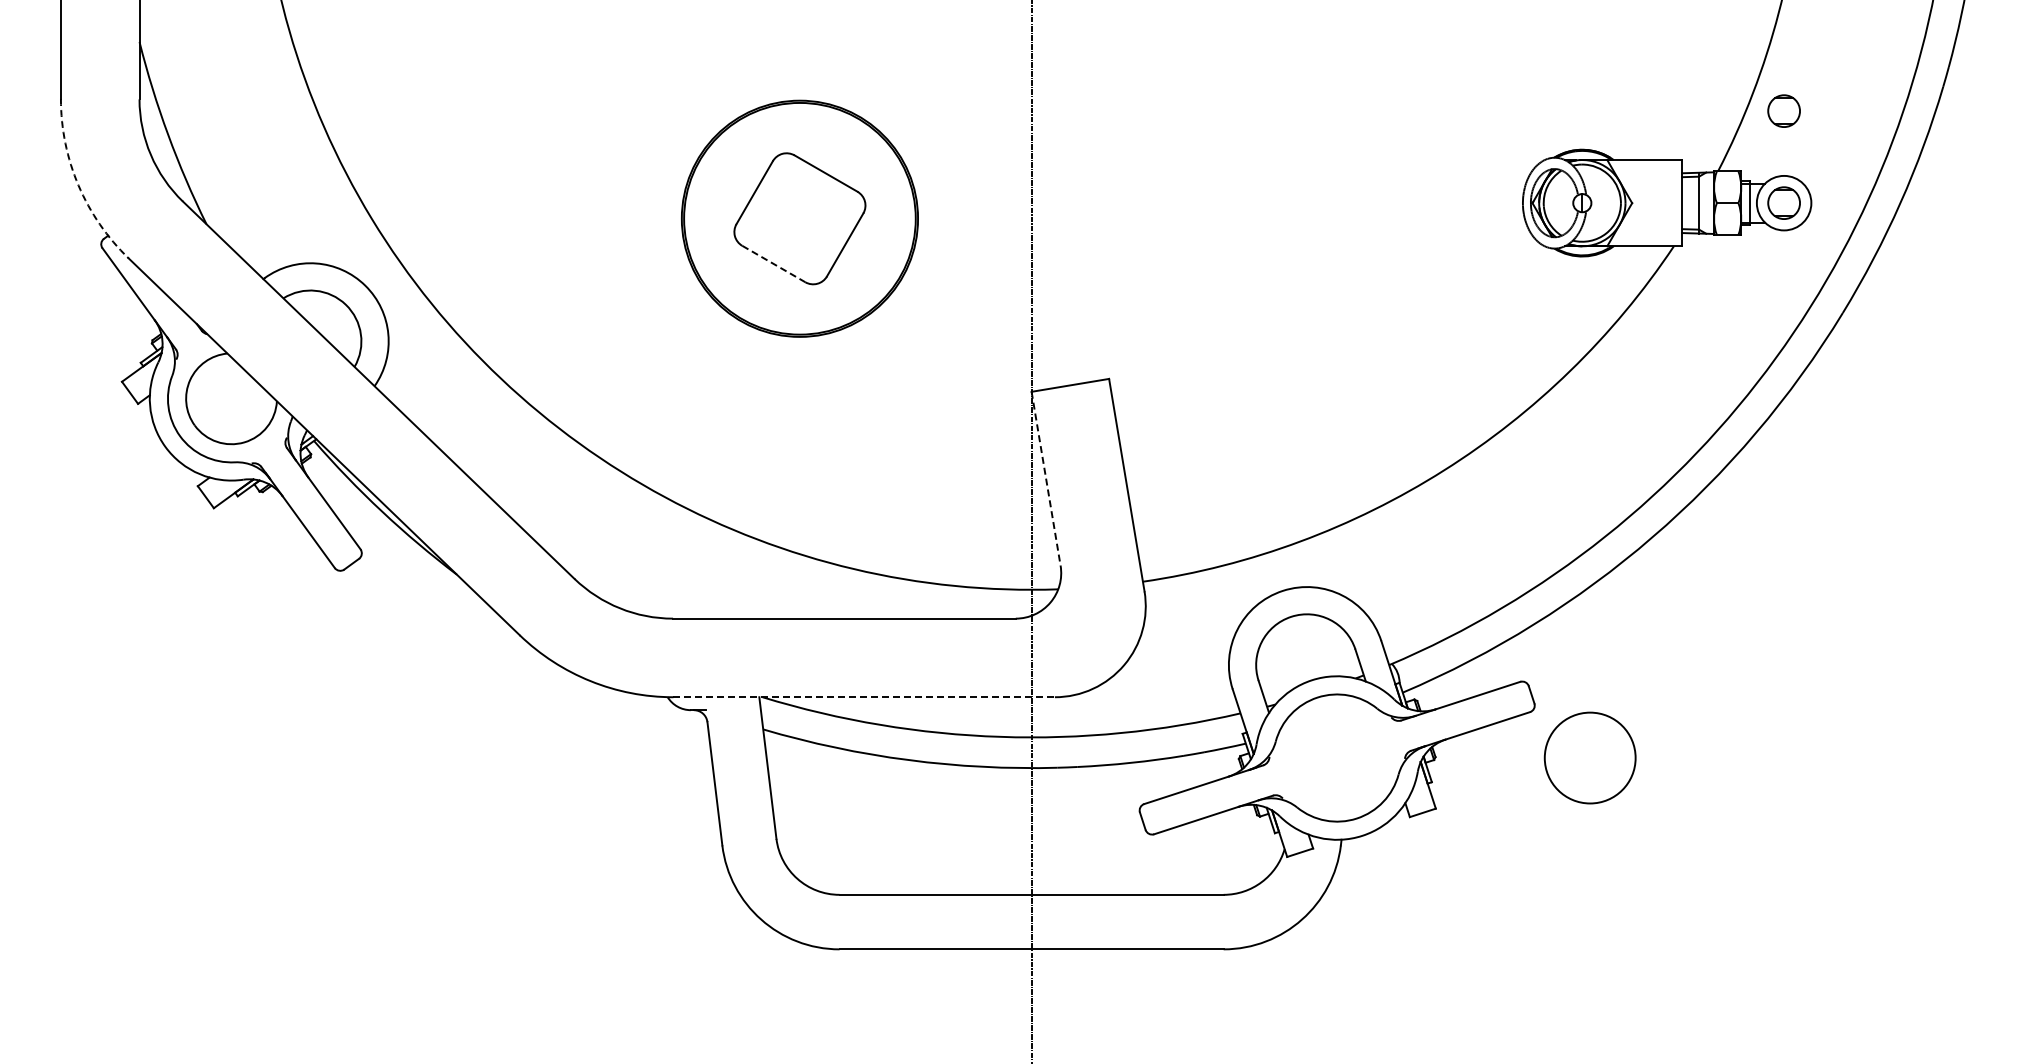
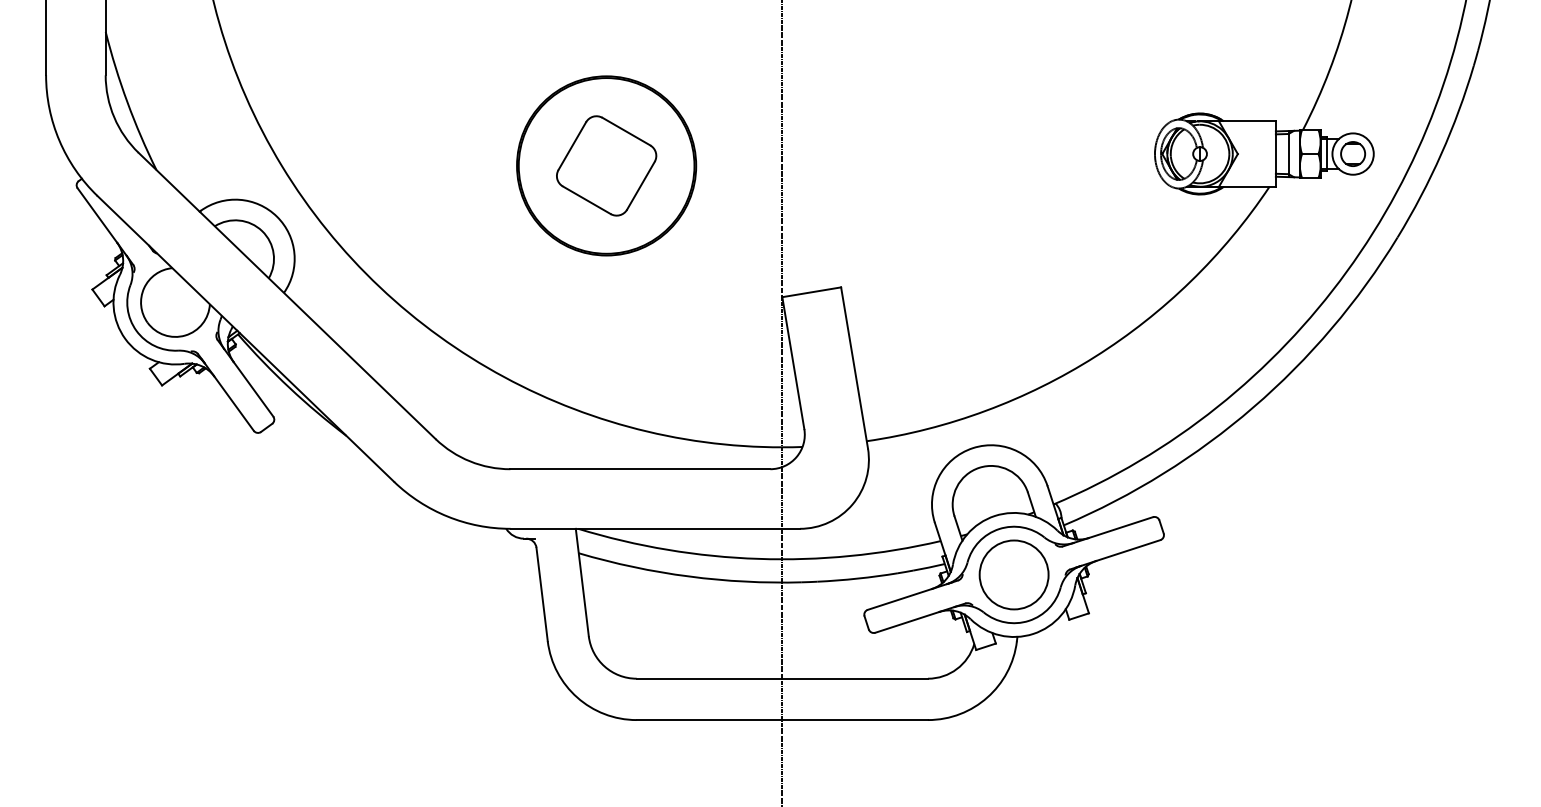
part: (1783, 110) -> (1352, 83), removed
arc: (78, 185) -> (59, 140), dashed -> solid
line: (774, 264) -> (587, 200), dashed -> solid
line: (1046, 479) -> (793, 363), dashed -> solid
line: (864, 697) -> (655, 529), dashed -> solid
circle: (1589, 757) -> (1013, 574), moved

